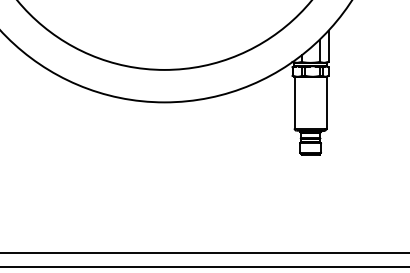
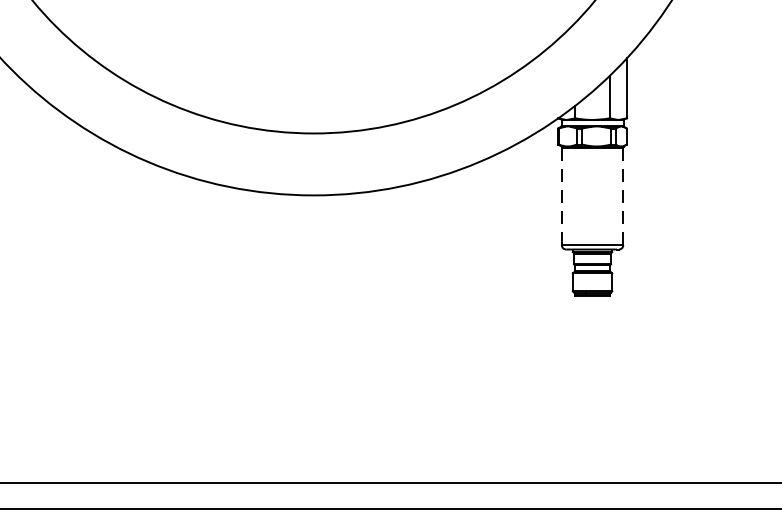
line: (294, 103) -> (561, 197), solid -> dashed
line: (326, 103) -> (622, 197), solid -> dashed

